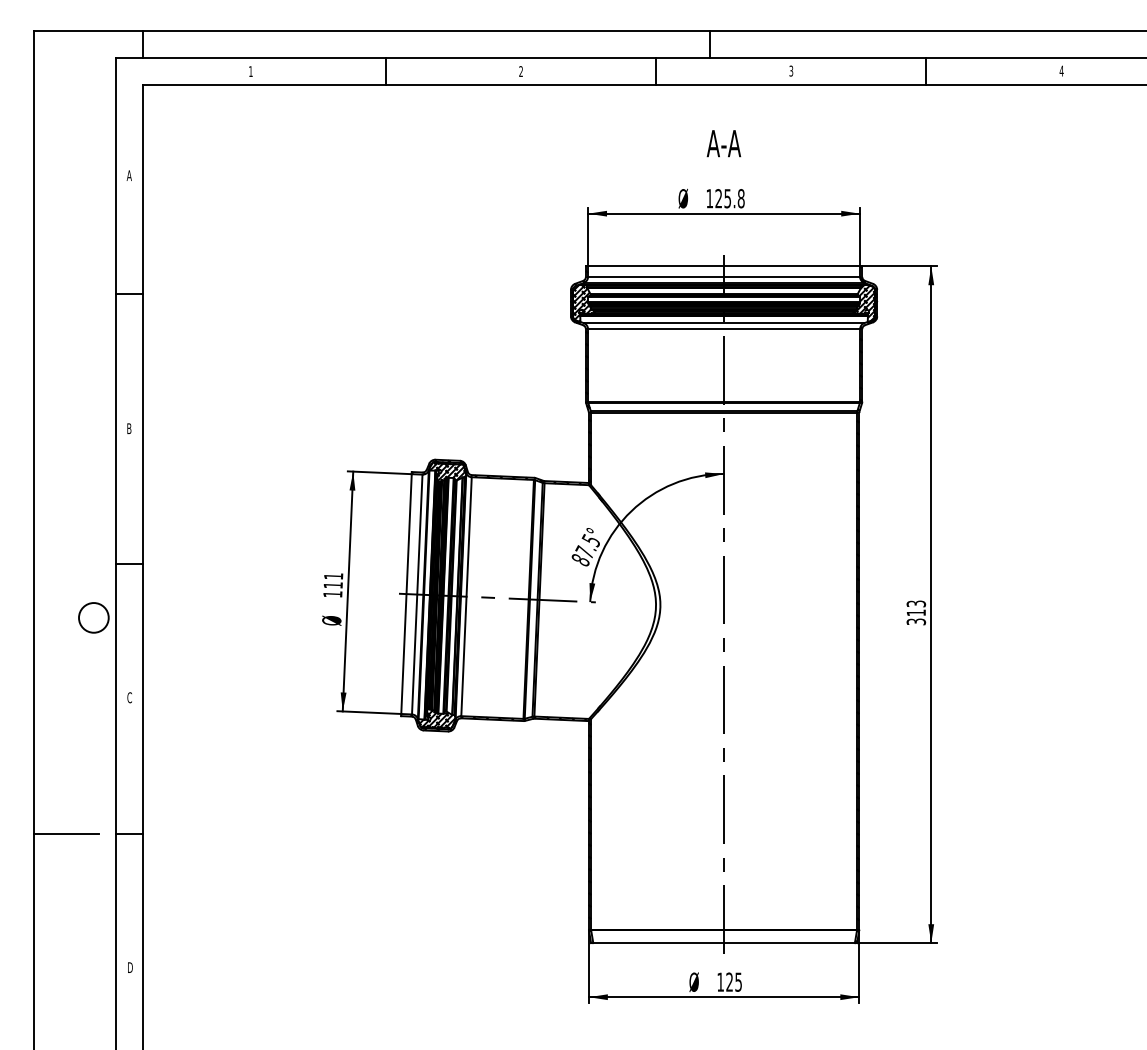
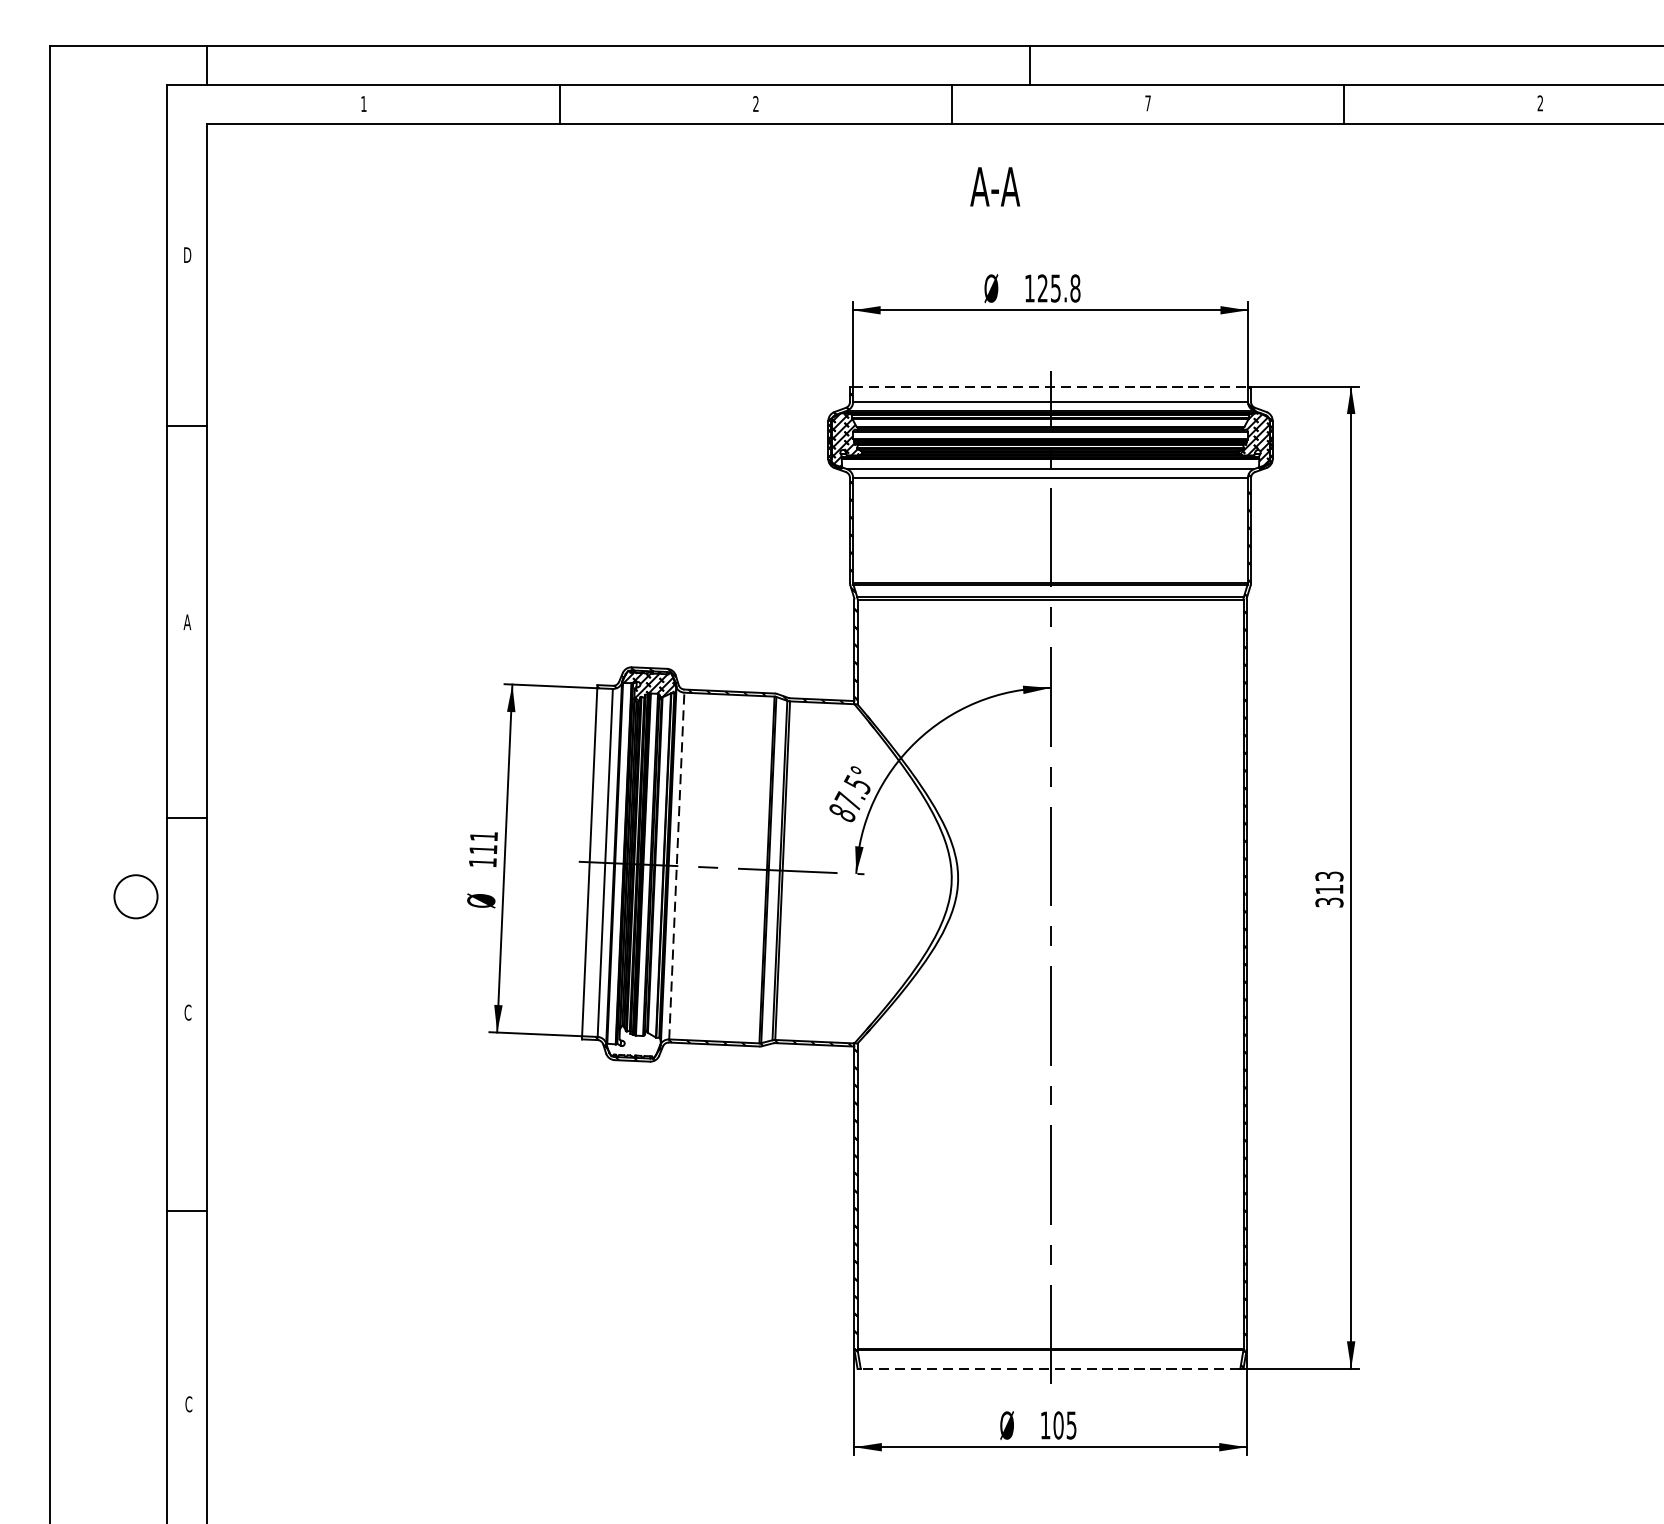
text: (791, 70) -> (1148, 102), 3 -> 7
text: (1061, 70) -> (1540, 102), 4 -> 2
text: (723, 143) -> (994, 186), moved
text: (128, 175) -> (186, 254), A -> D
line: (724, 266) -> (1051, 386), solid -> dashed
text: (128, 428) -> (186, 621), B -> A
line: (466, 596) -> (676, 865), solid -> dashed
hatch: (436, 718) -> (633, 1042), removed
line: (66, 834) -> (96, 1211), removed
line: (724, 943) -> (1051, 1369), solid -> dashed
text: (130, 967) -> (189, 1404), D -> C
text: (729, 981) -> (1058, 1424), 125 -> 105

